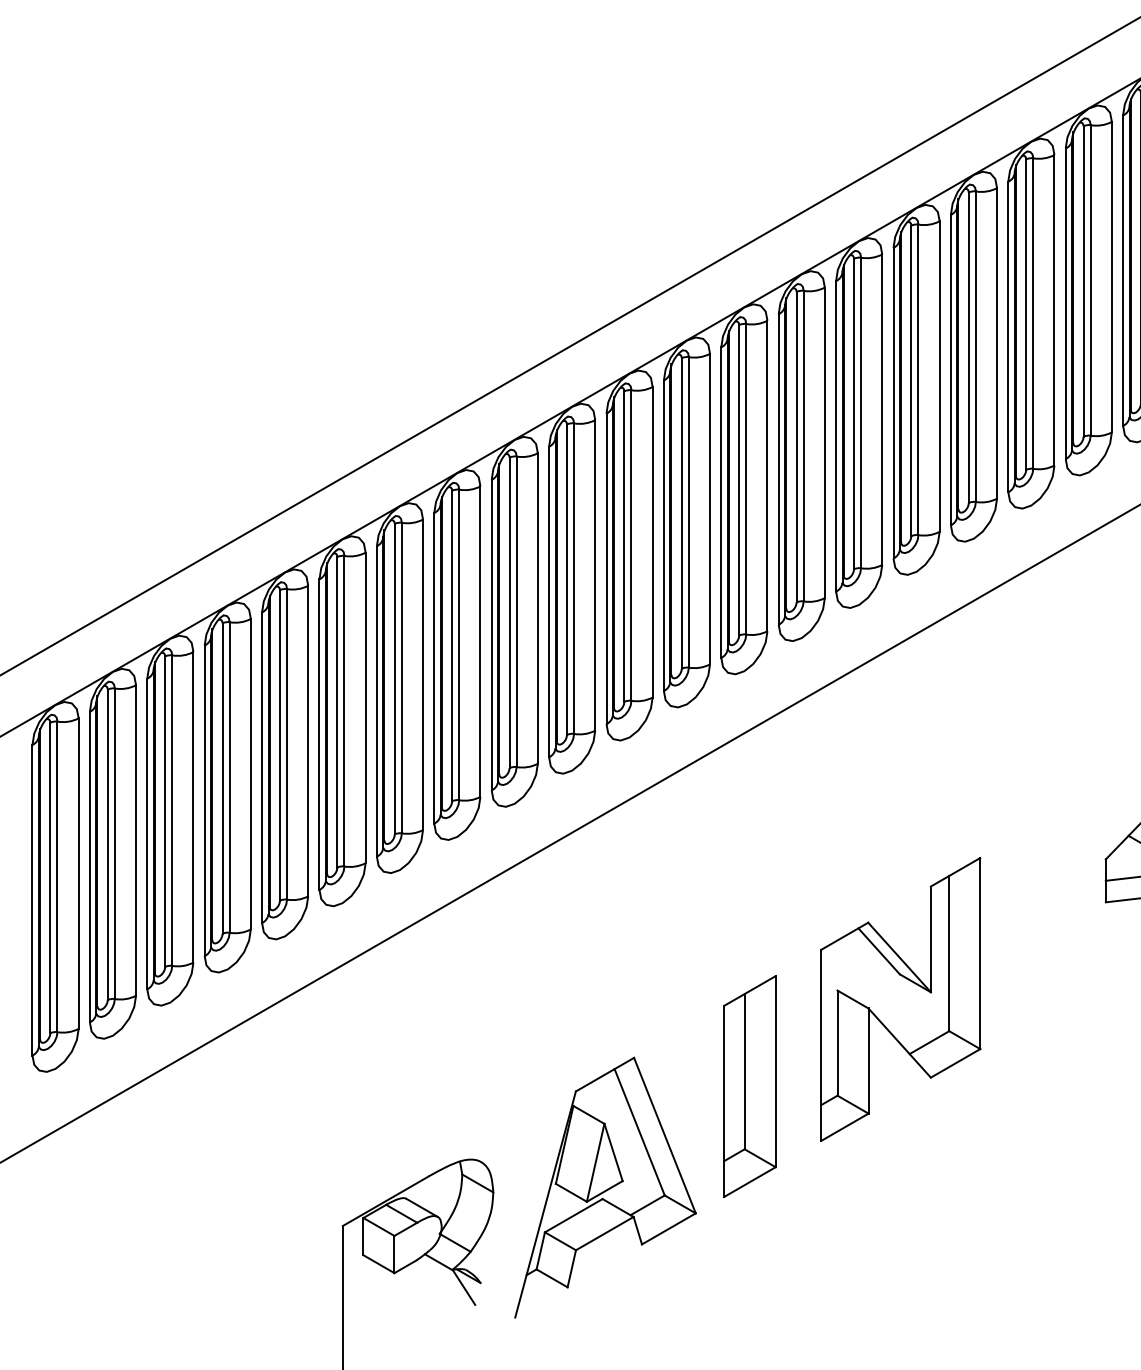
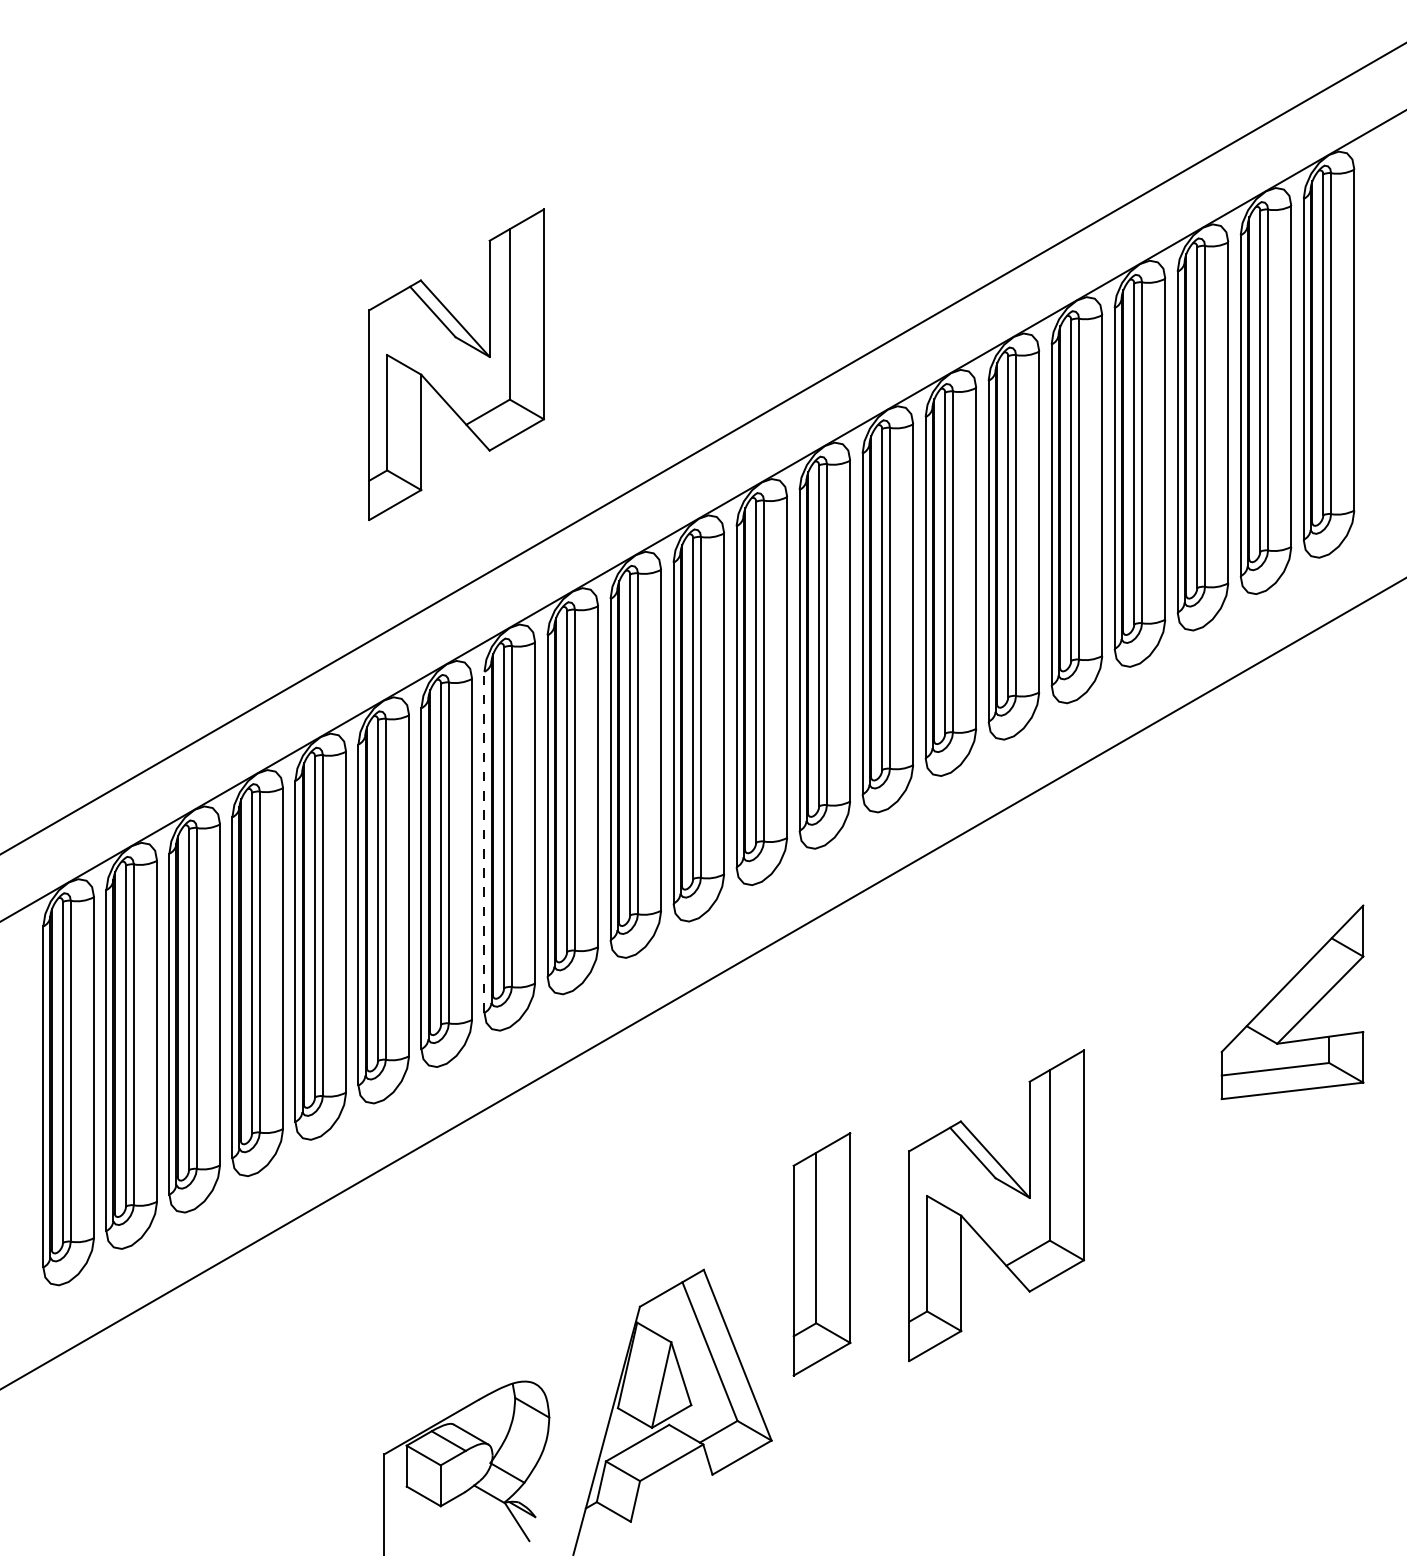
part: (408, 233) -> (456, 364), added
line: (434, 667) -> (484, 841), solid -> dashed
part: (749, 1086) -> (821, 1254), moved

